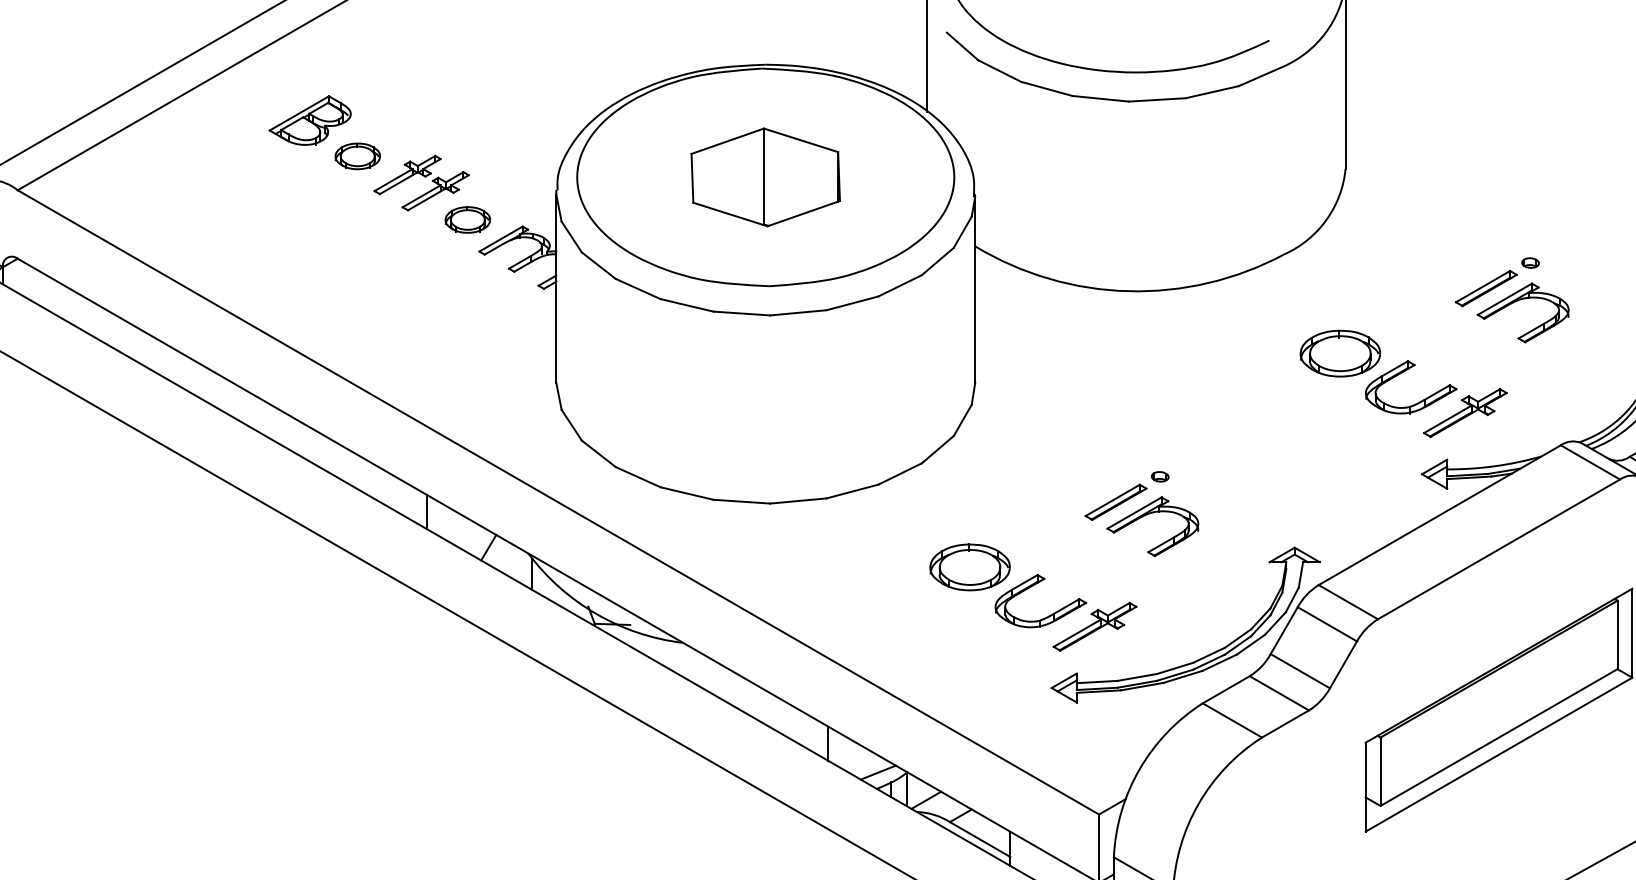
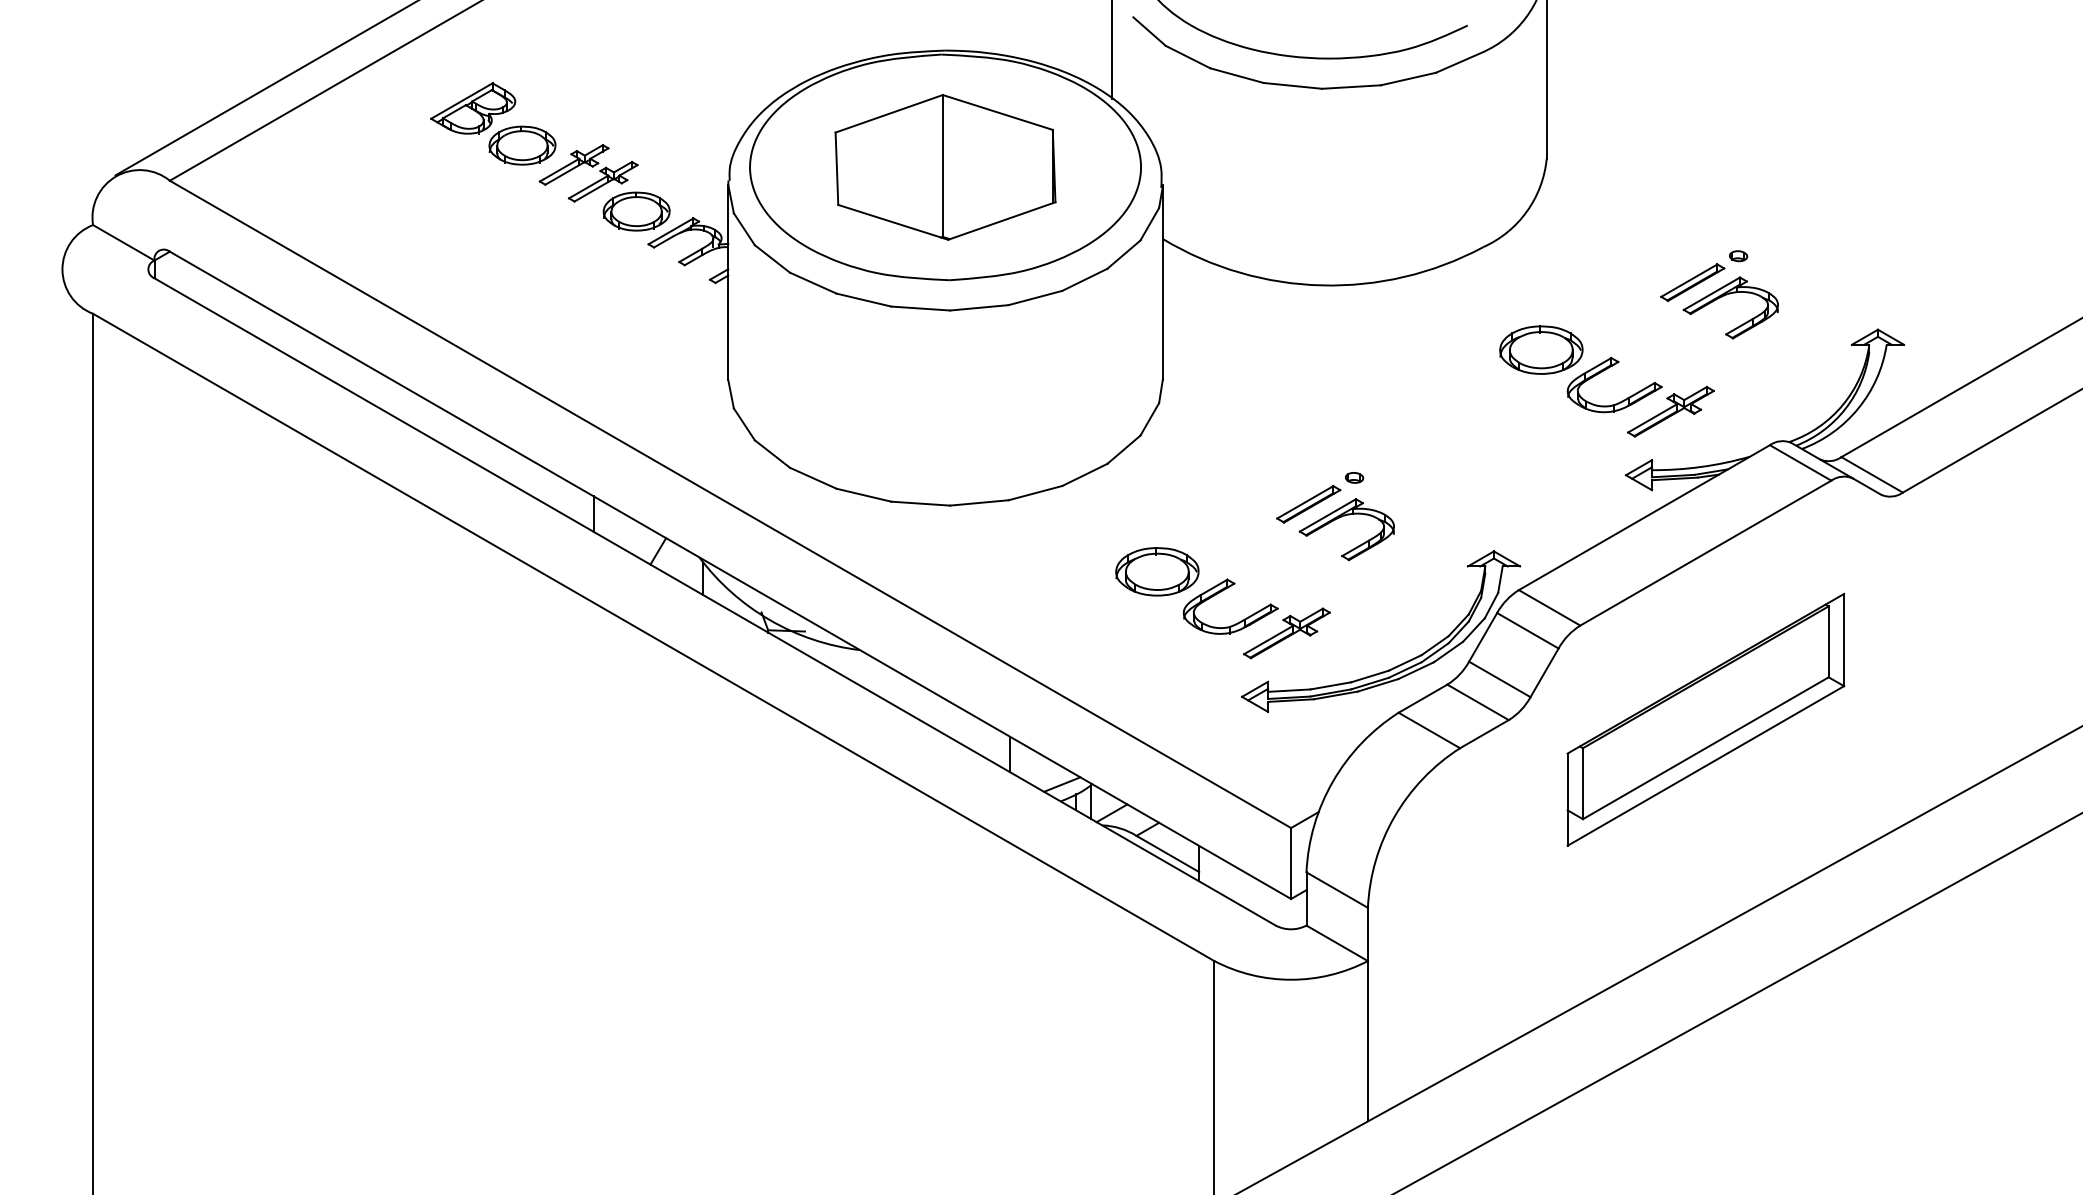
part: (357, 156) -> (522, 145), size x1.43
part: (765, 177) -> (945, 167), size x1.43
part: (467, 219) -> (636, 211), size x1.43

